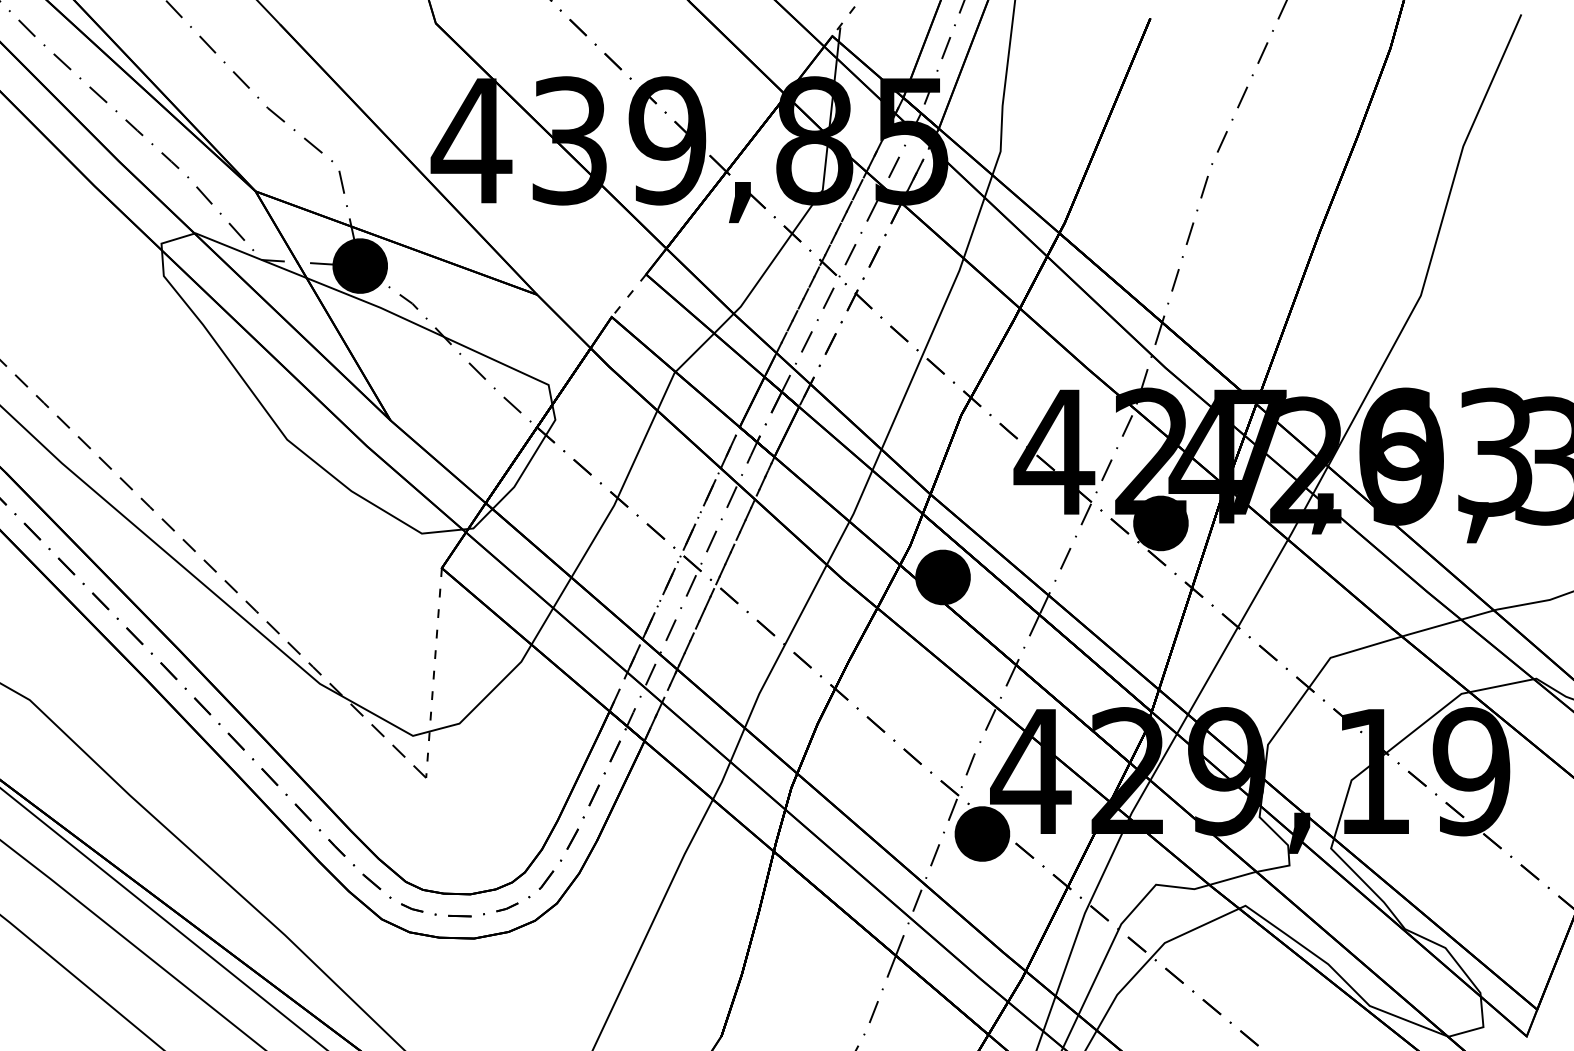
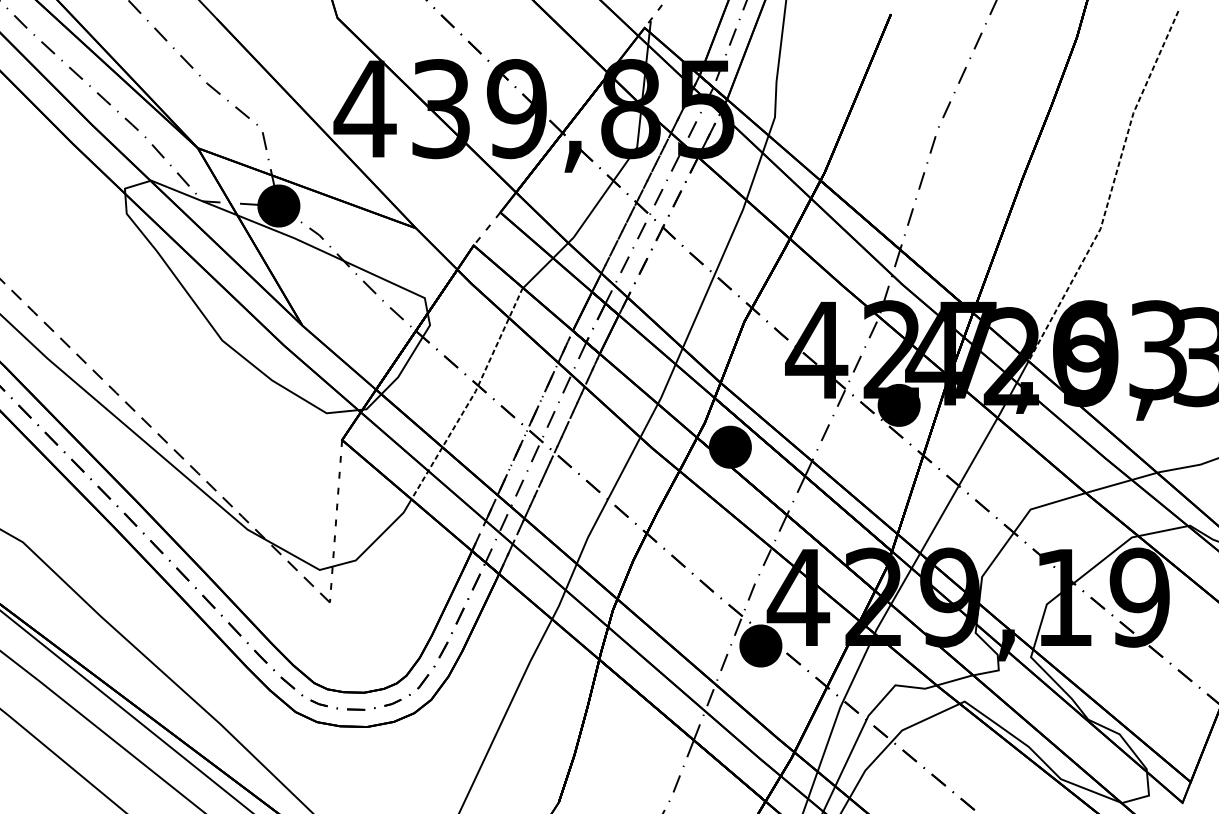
line: (1435, 244) -> (1111, 189), solid -> dashed
line: (611, 510) -> (473, 395), solid -> dashed

